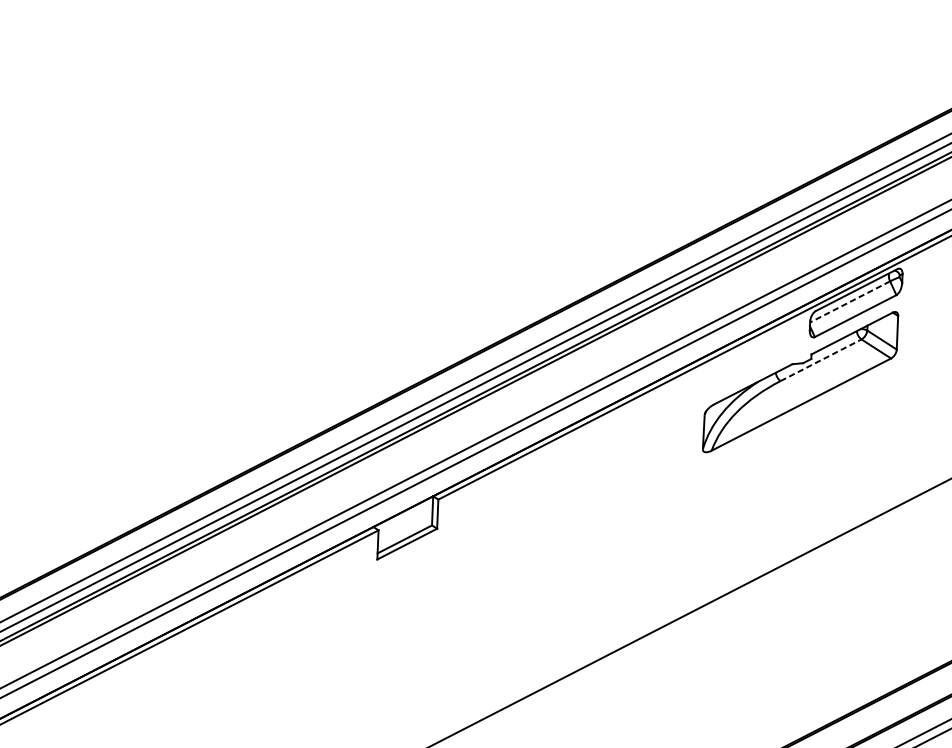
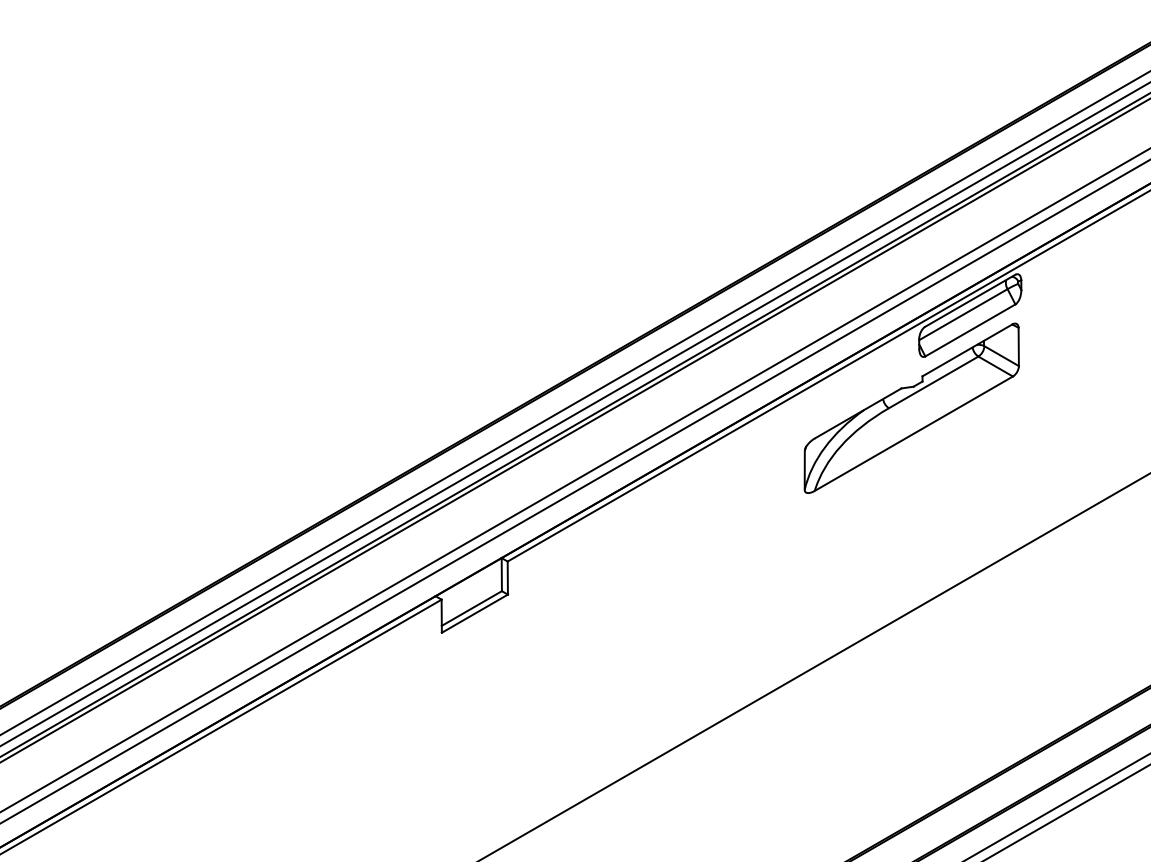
line: (849, 301) -> (962, 314), dashed -> solid
line: (820, 360) -> (933, 382), dashed -> solid

